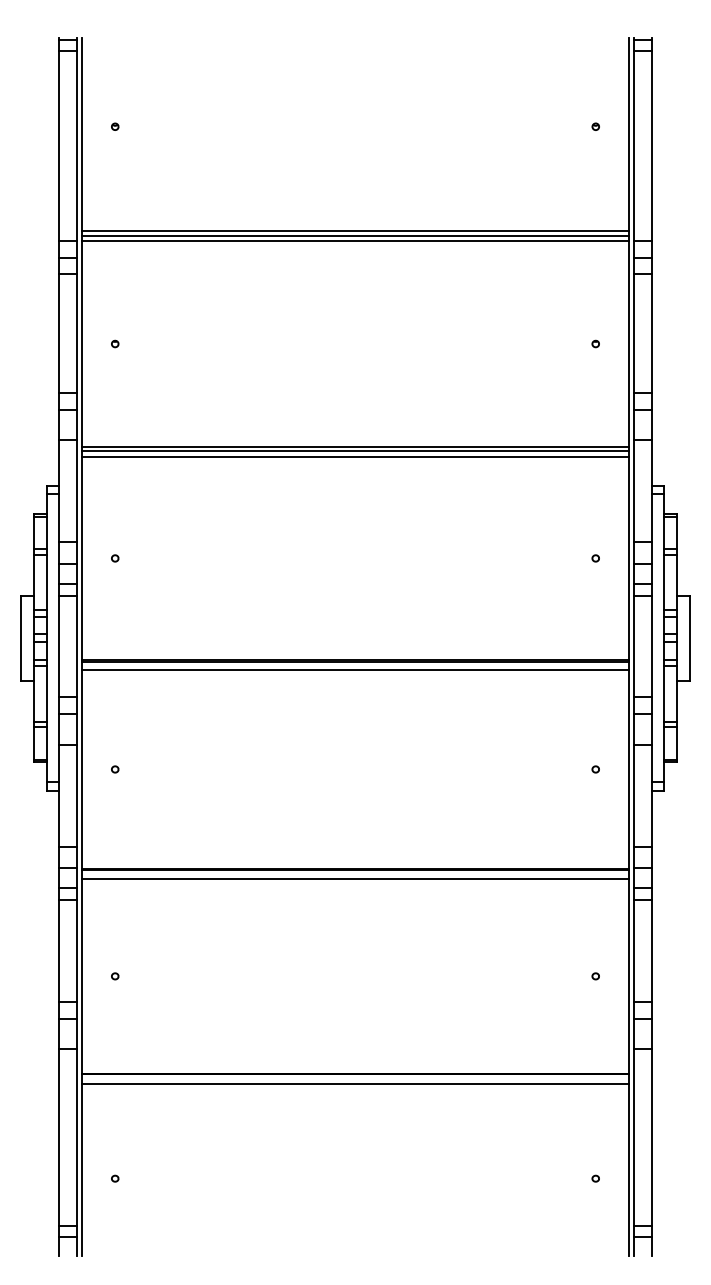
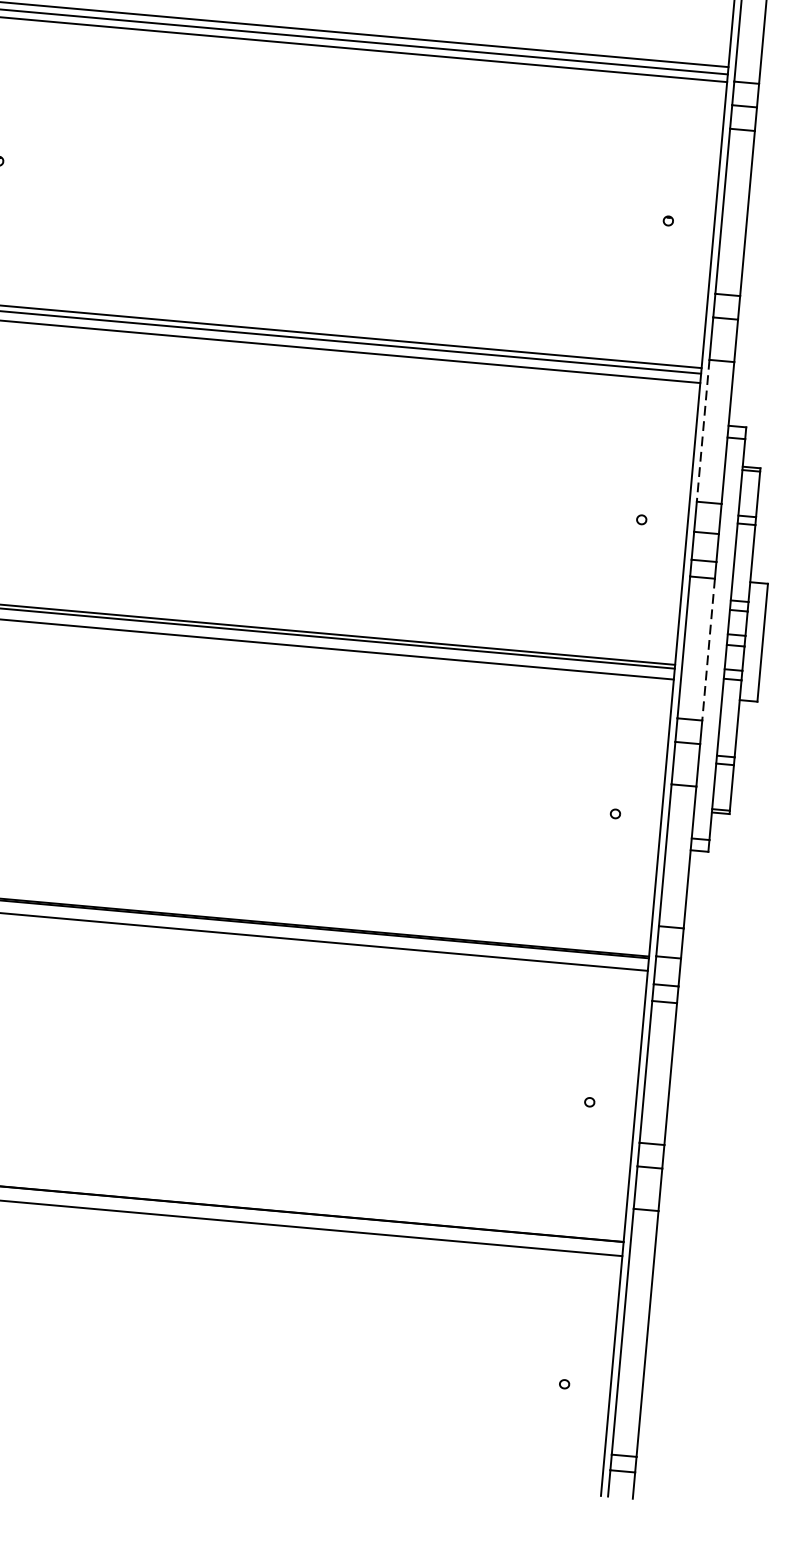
line: (633, 491) -> (702, 431), solid -> dashed
line: (651, 646) -> (708, 649), solid -> dashed

